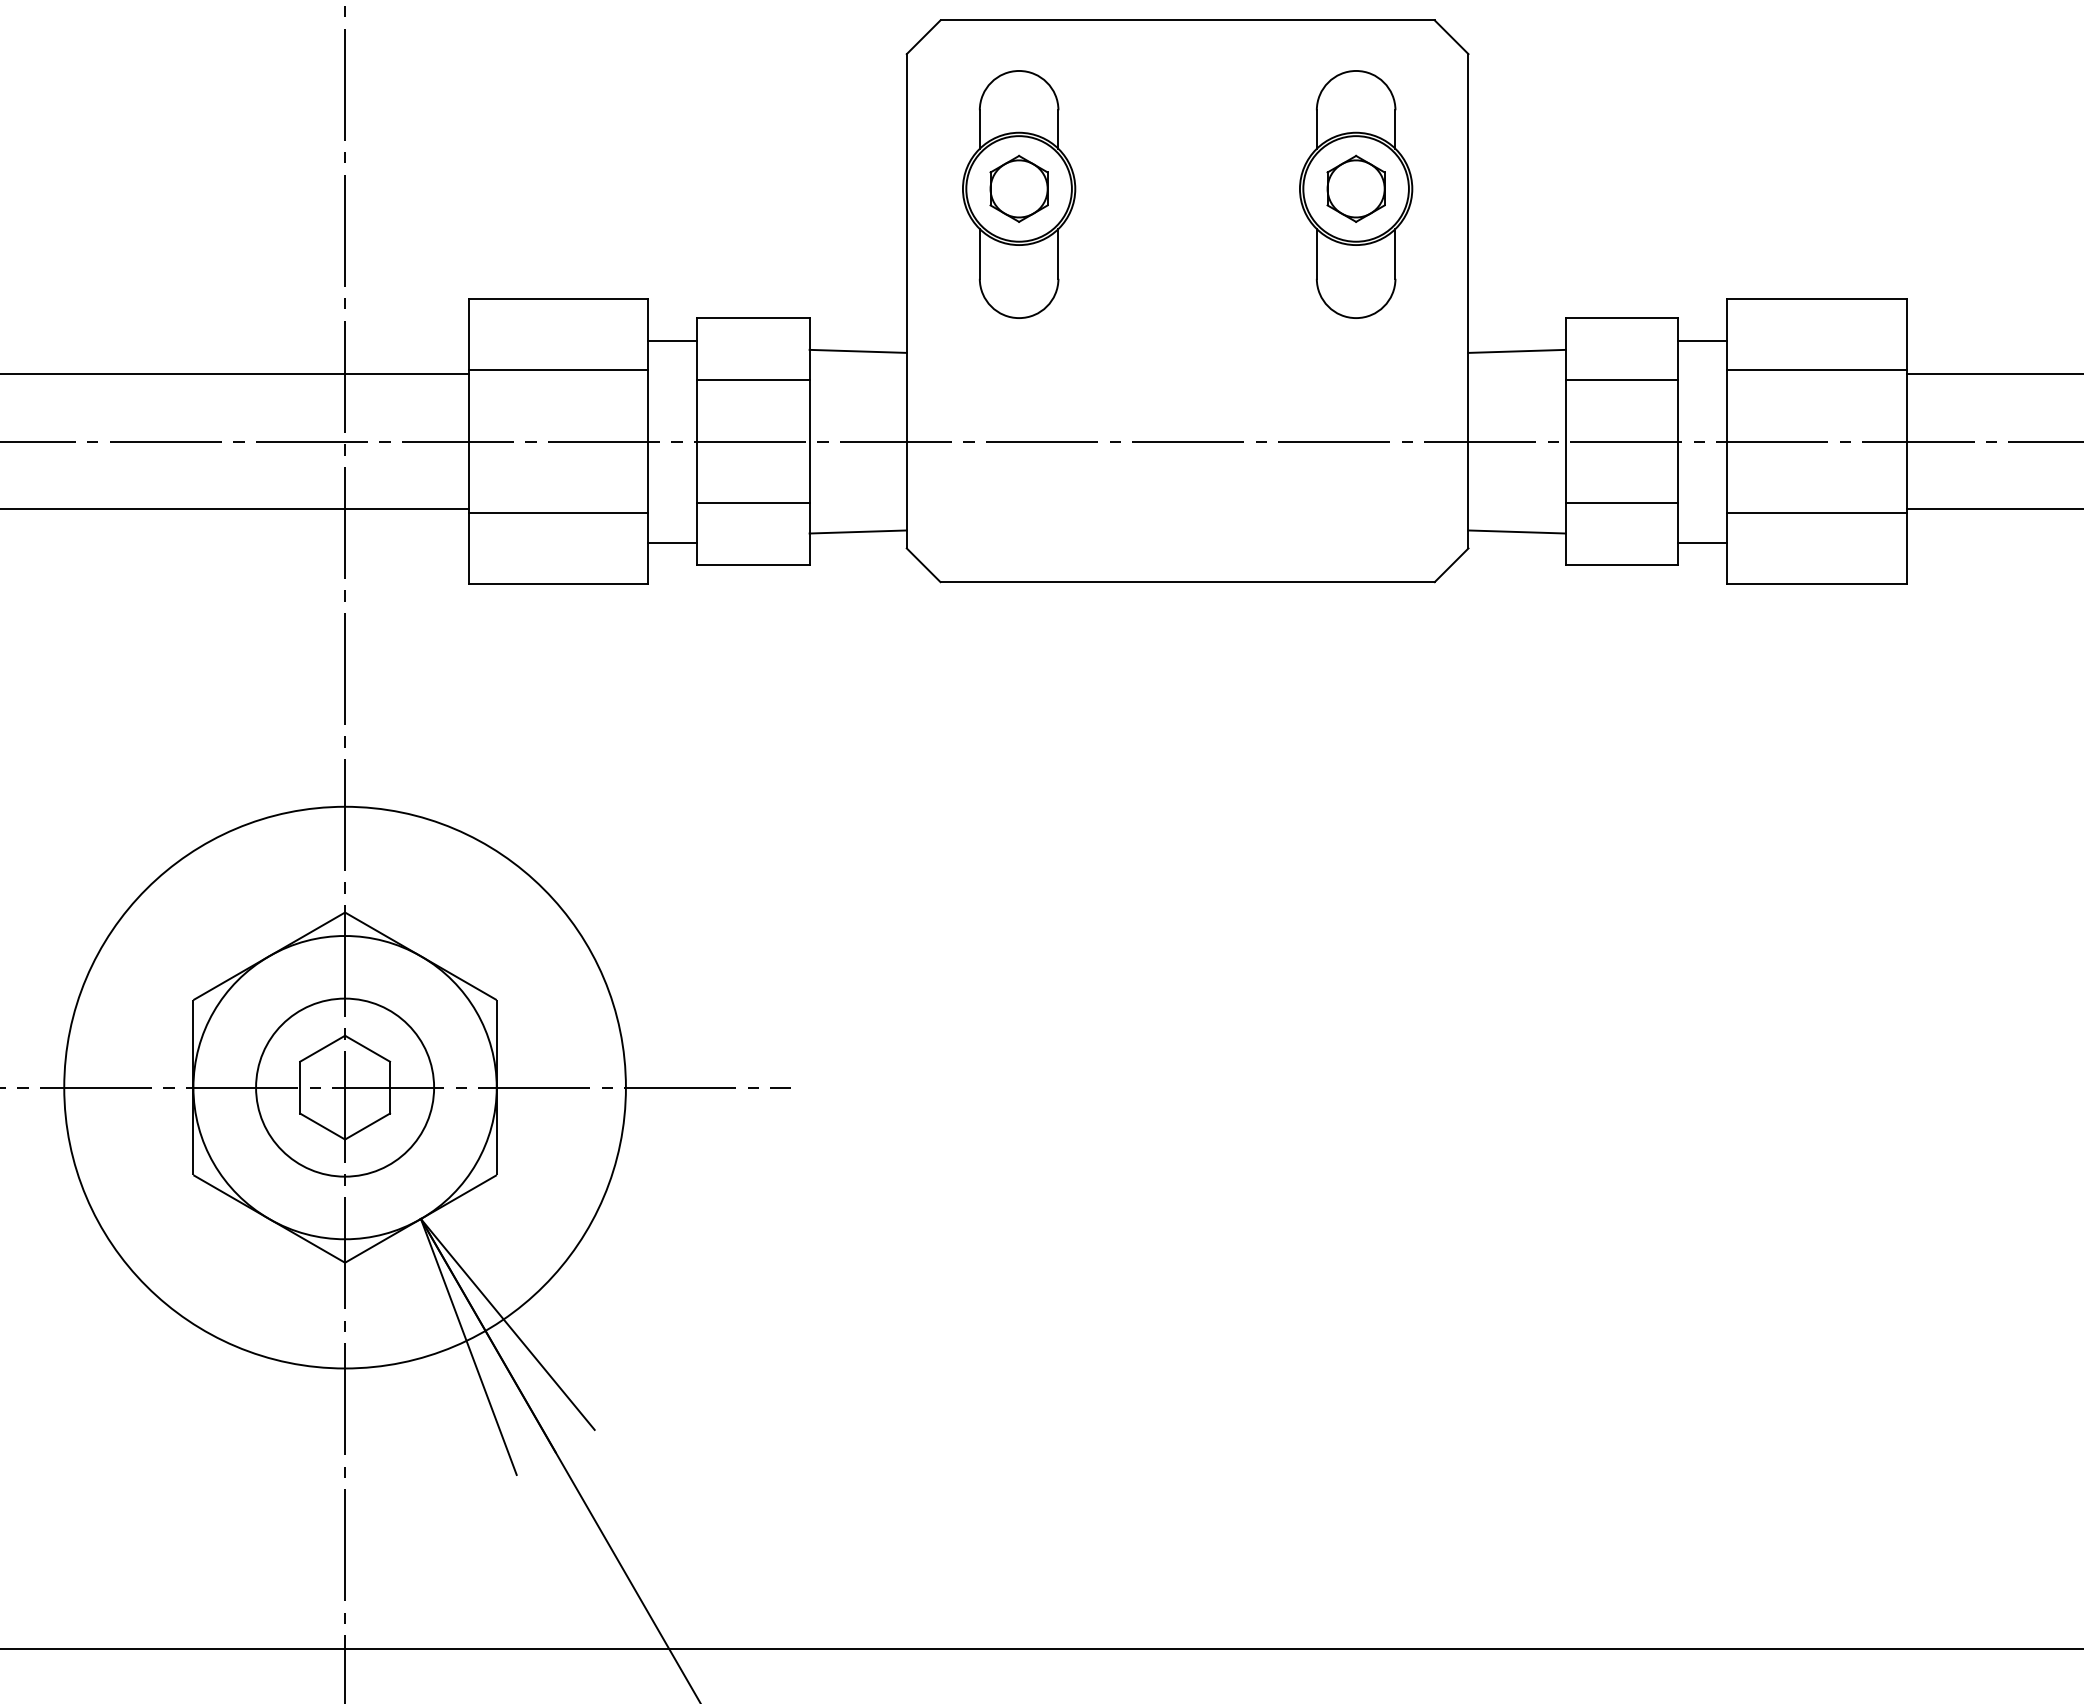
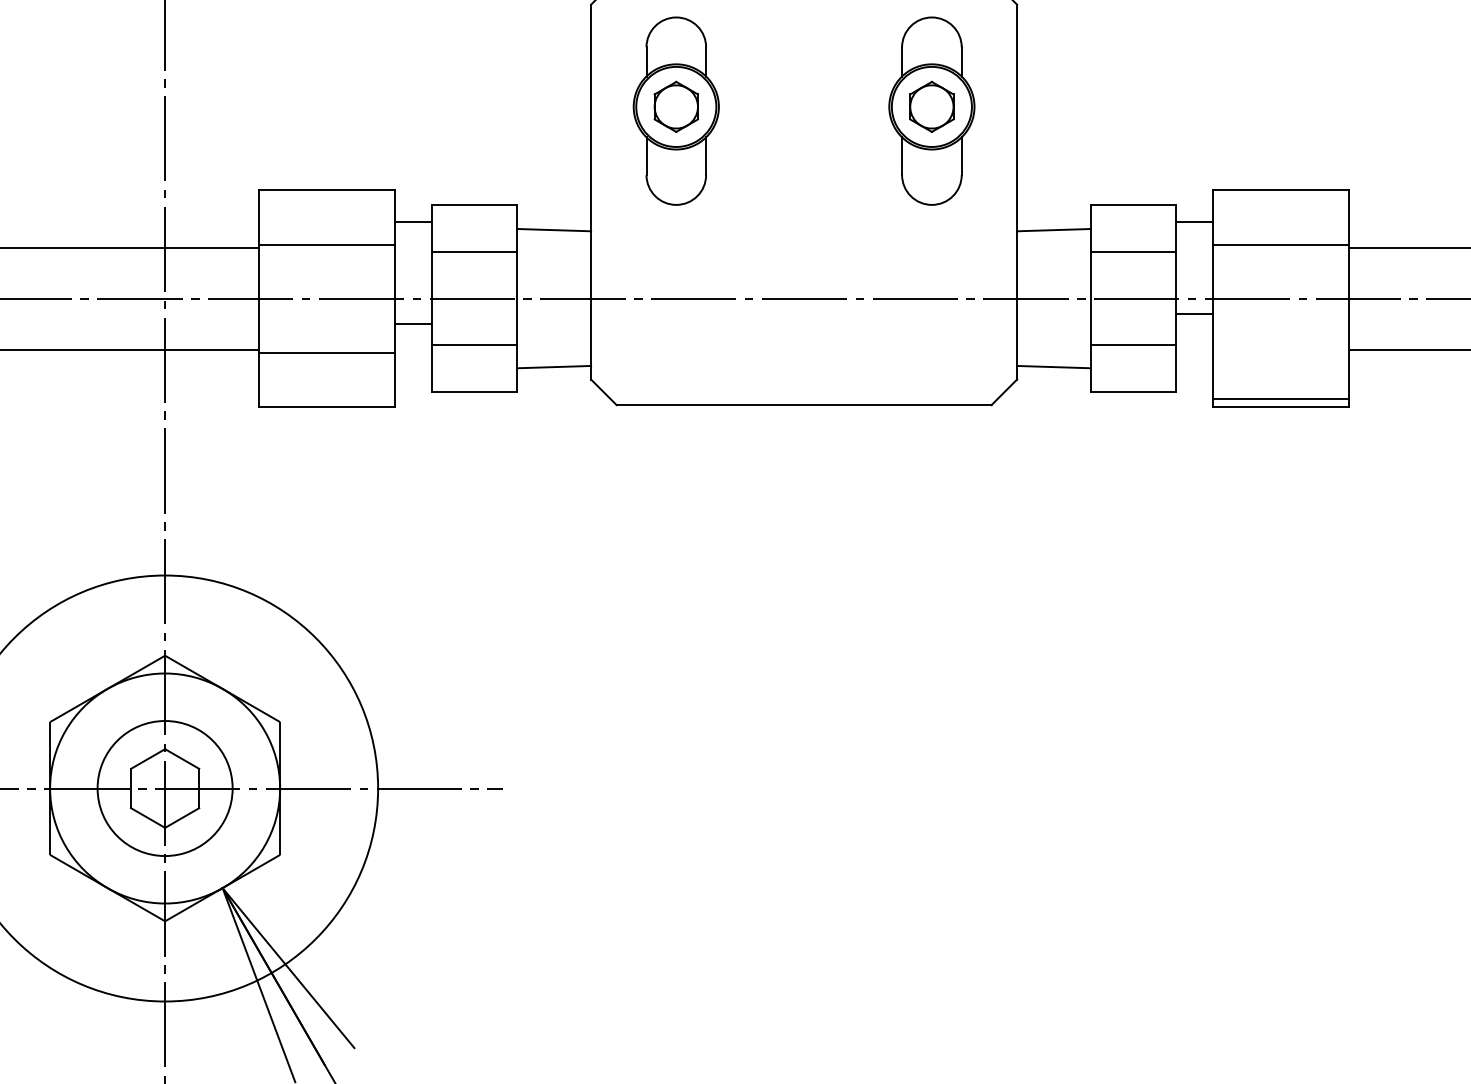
line: (1816, 513) -> (1281, 399), moved
line: (672, 542) -> (413, 324), moved
line: (1701, 542) -> (1193, 313), moved

